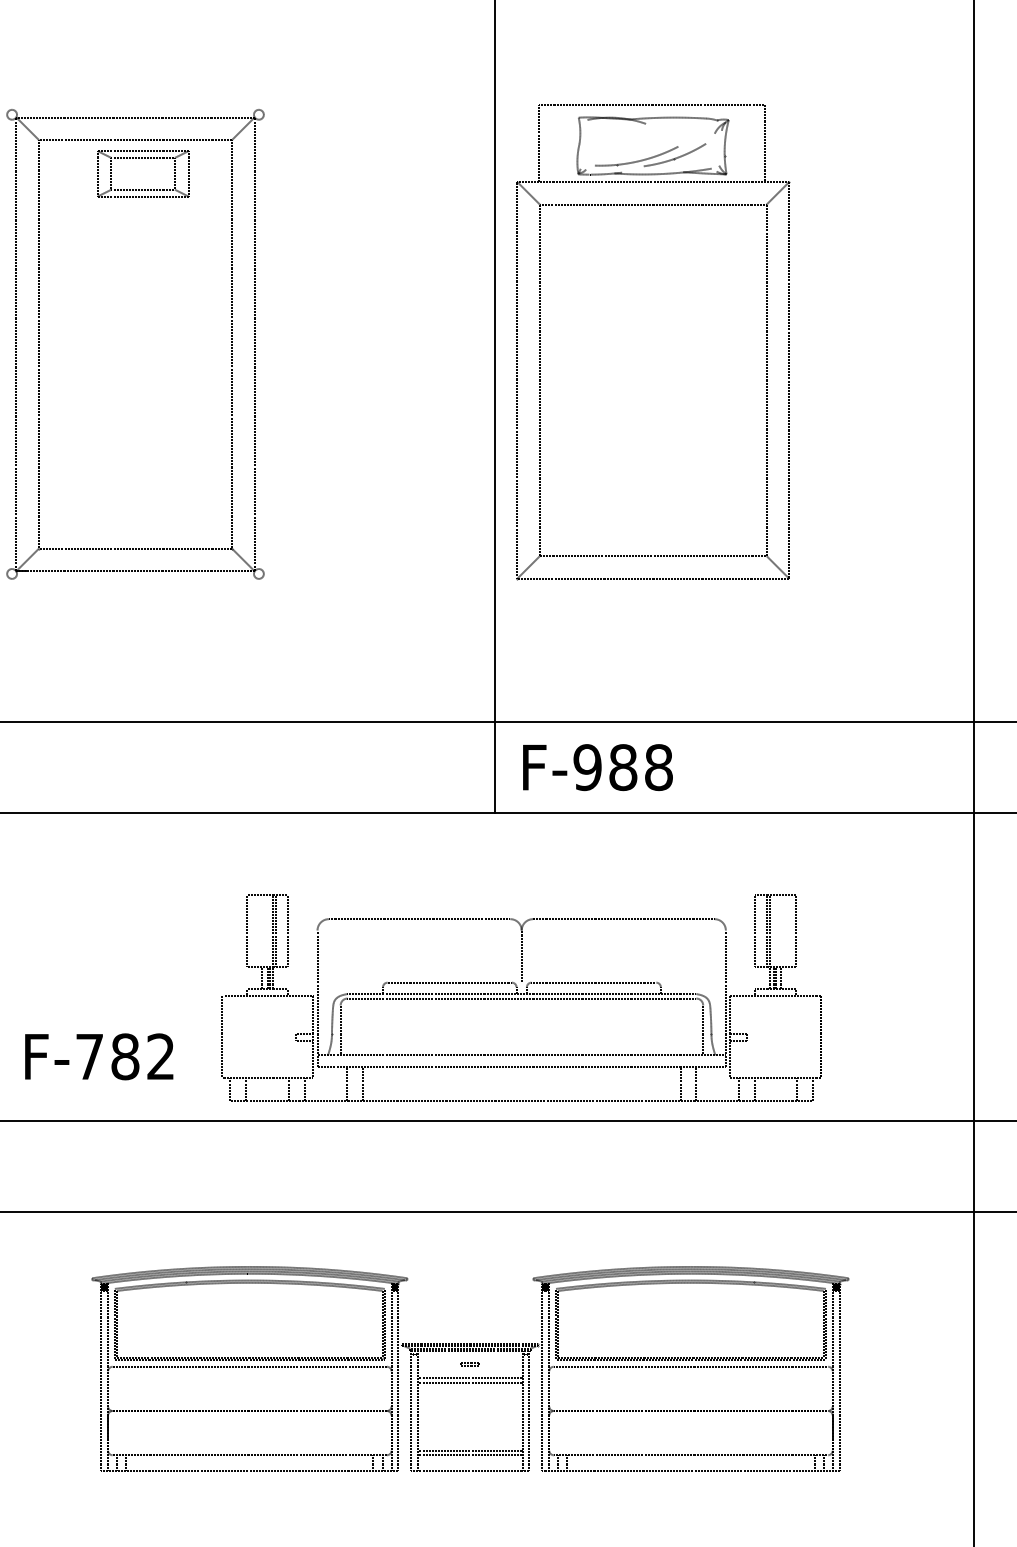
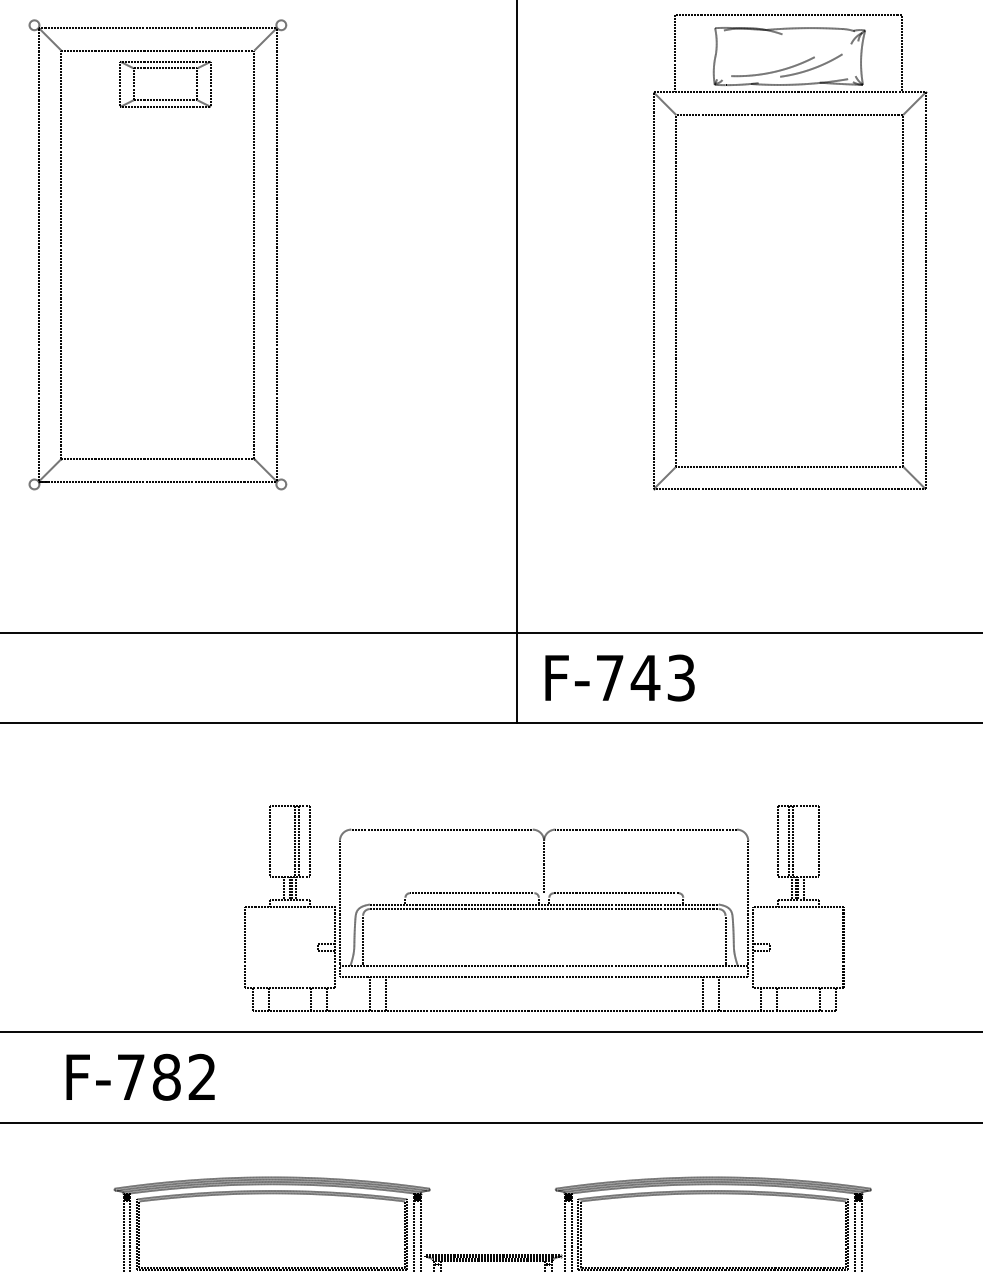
part: (540, 341) -> (676, 251), moved
text: (622, 767) -> (644, 677), F-988 -> F-743
text: (99, 1056) -> (140, 1076), moved

